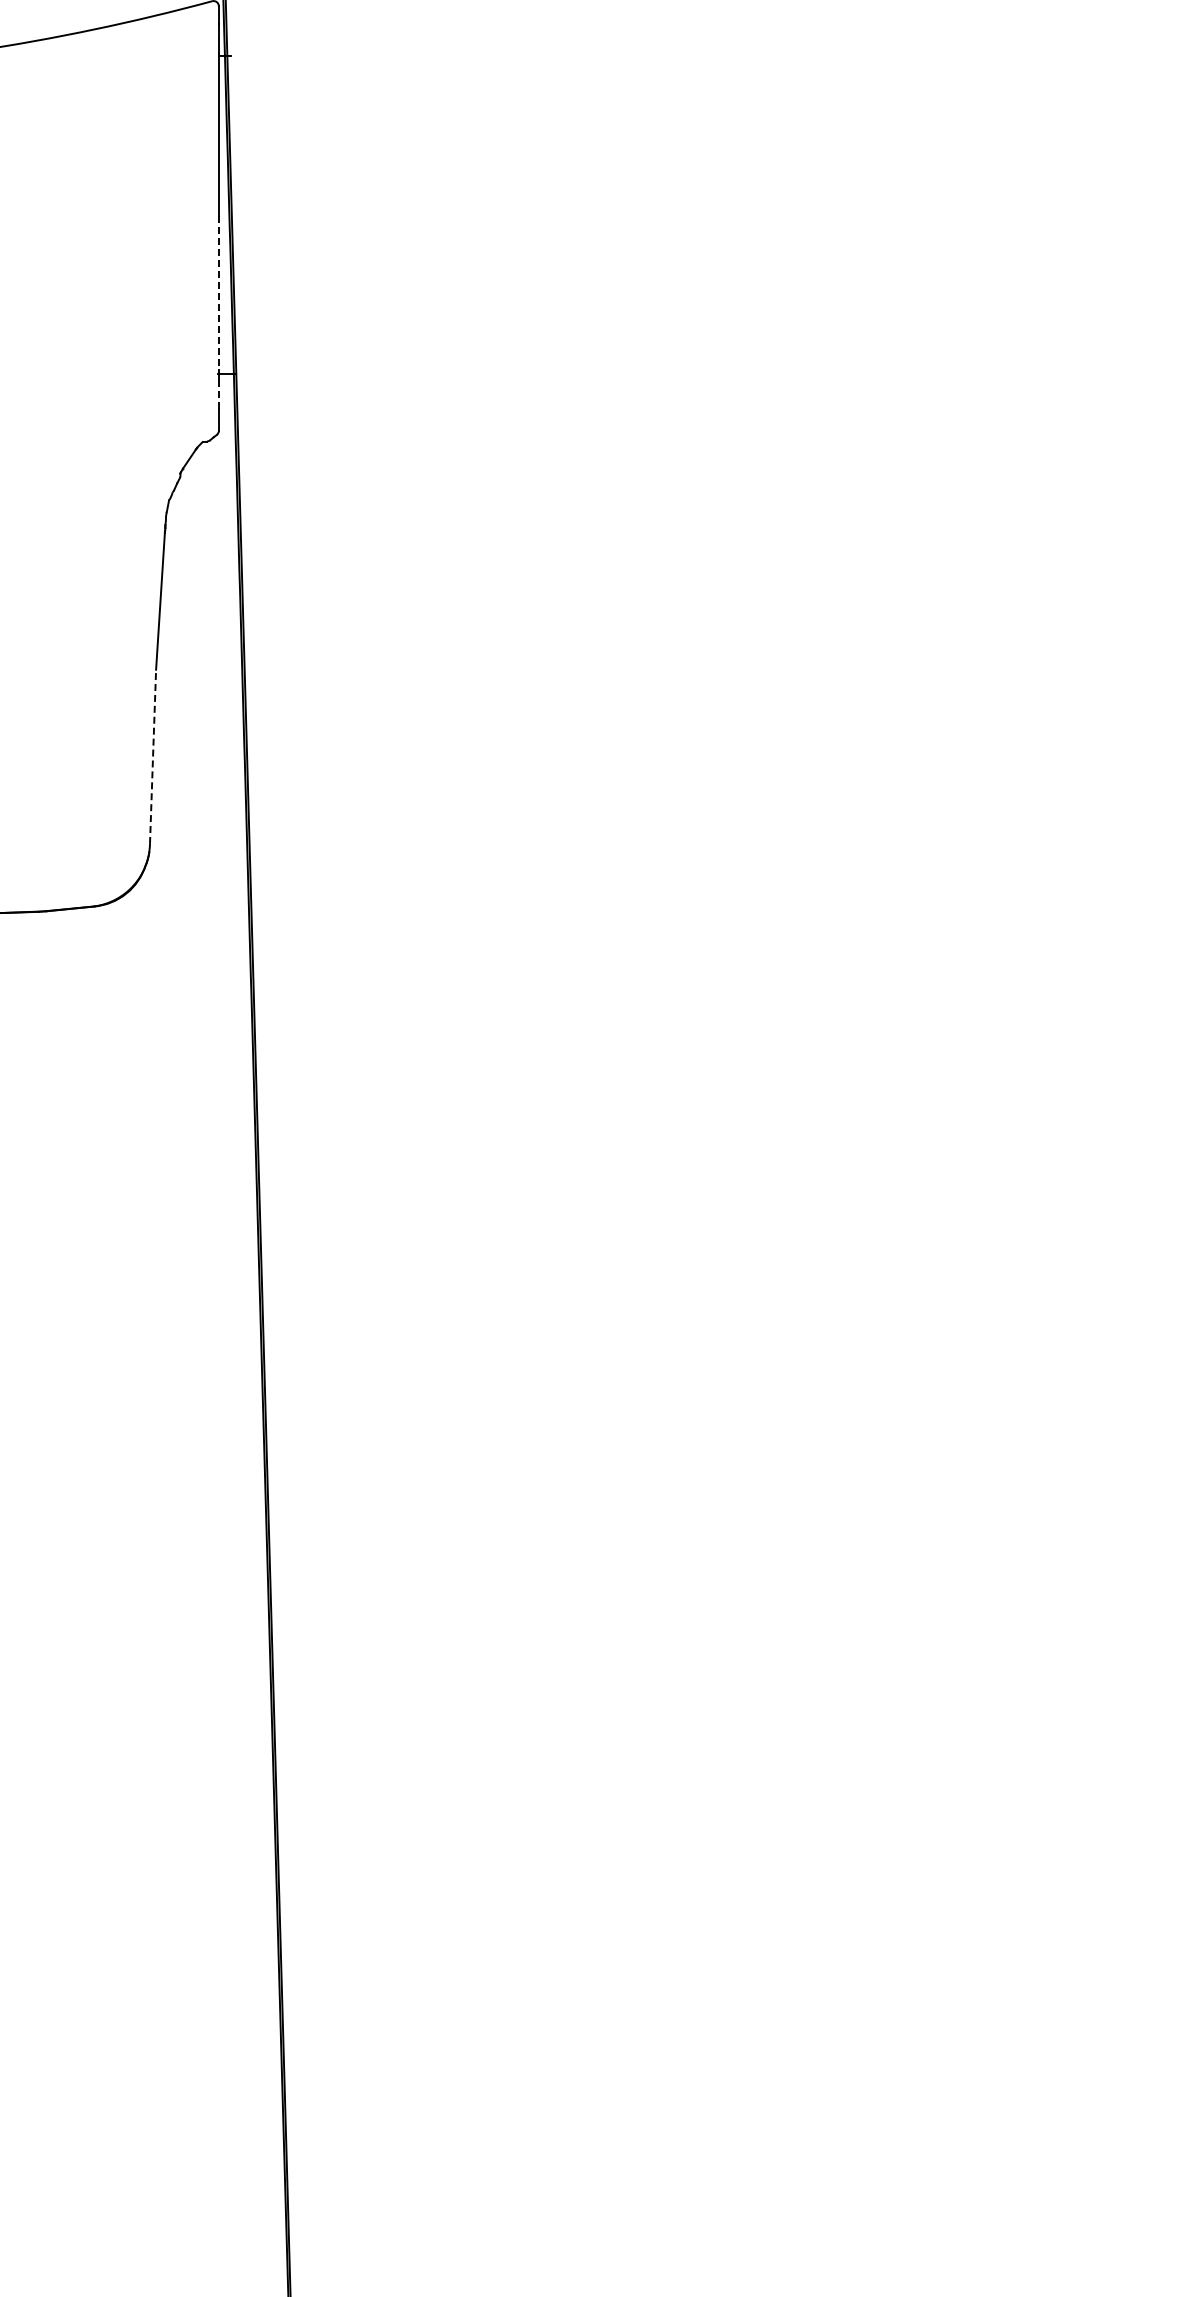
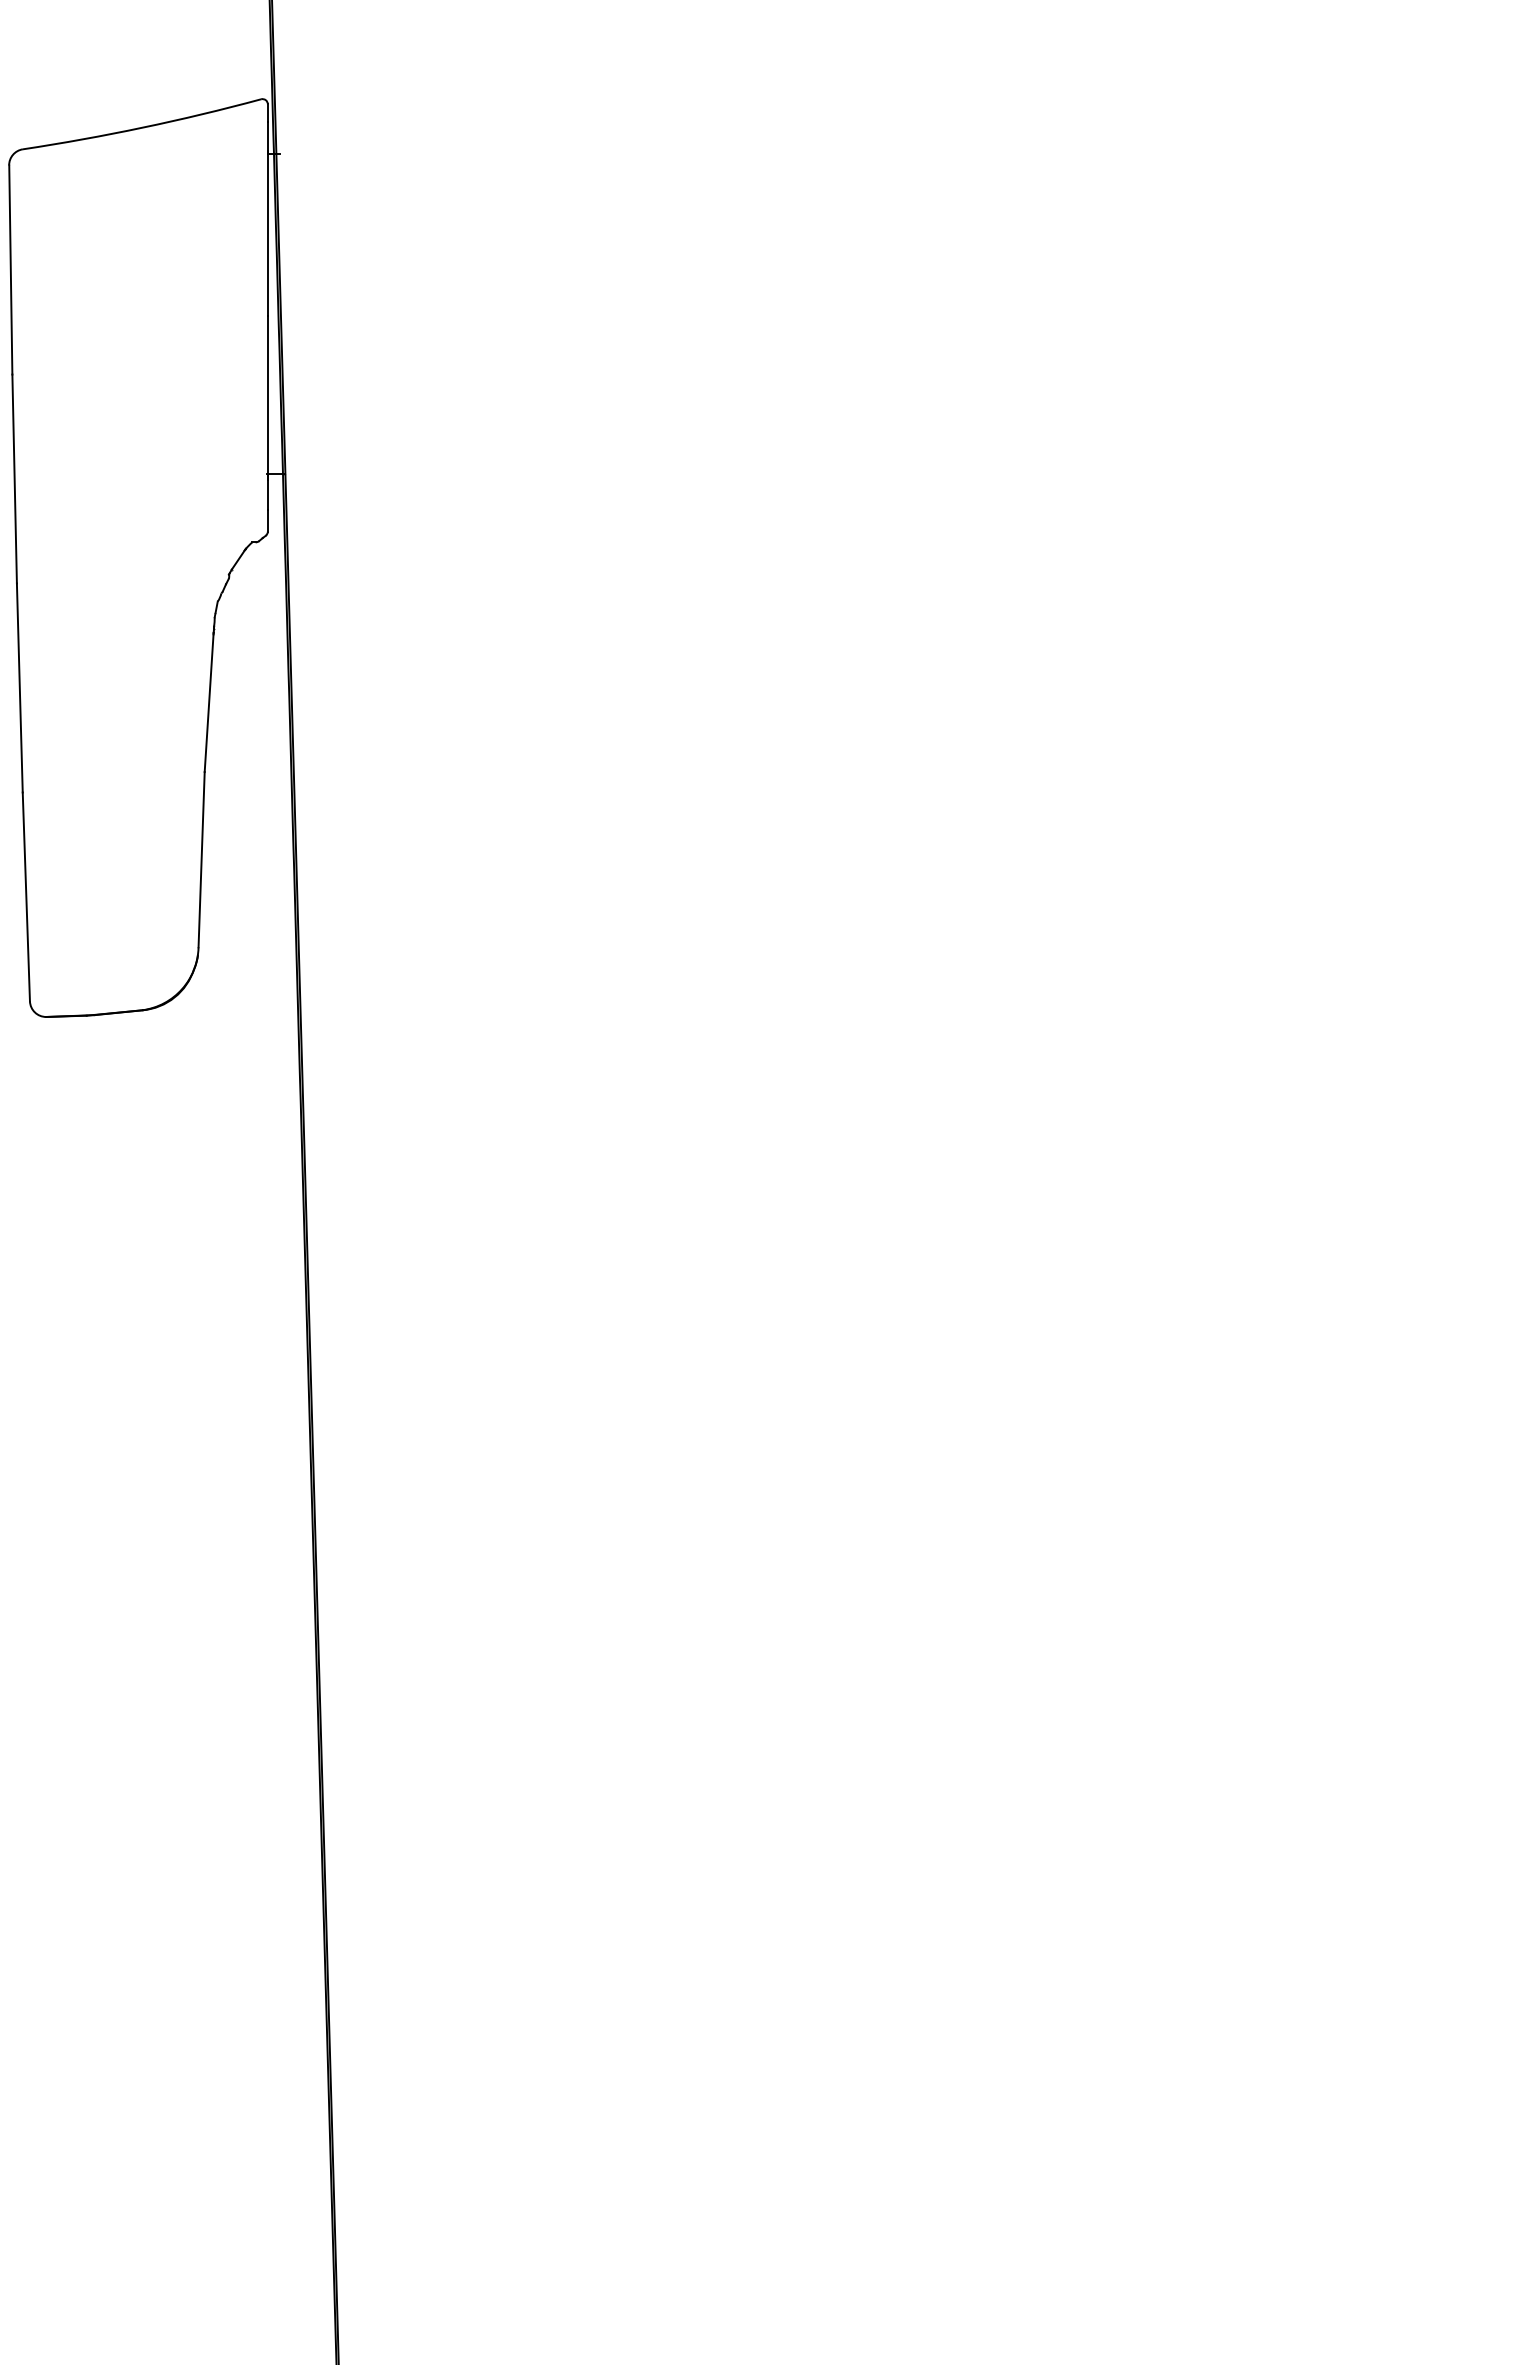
line: (218, 313) -> (267, 413), dashed -> solid
line: (152, 756) -> (201, 859), dashed -> solid

